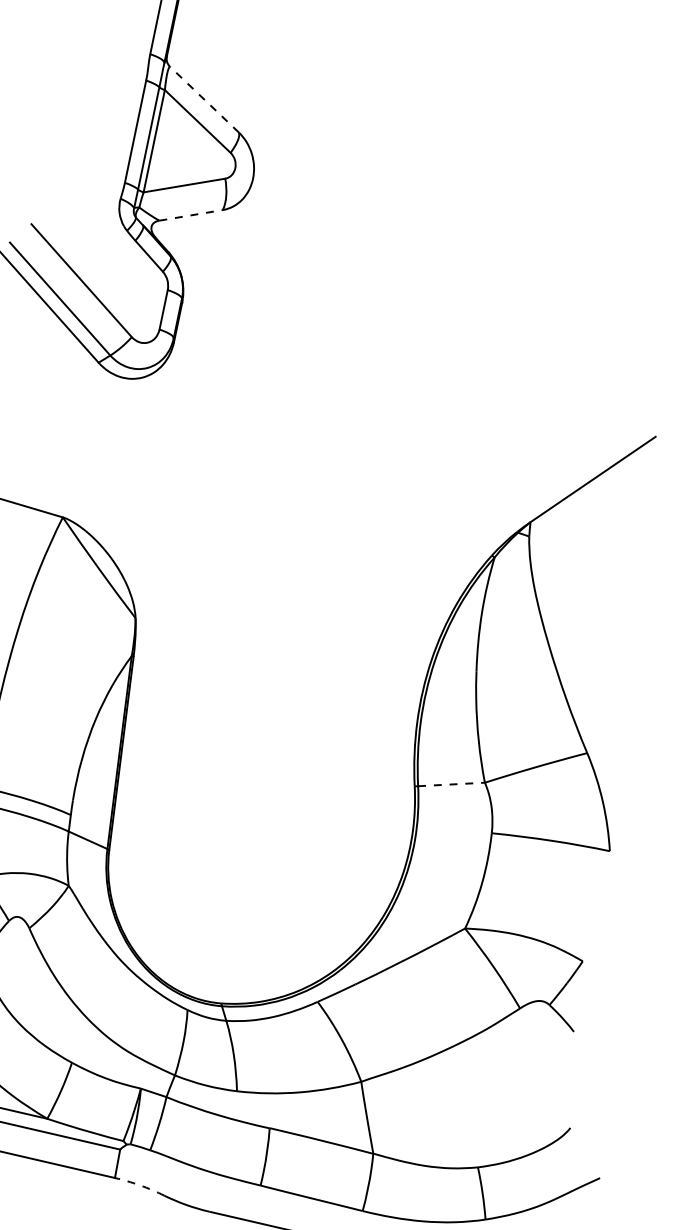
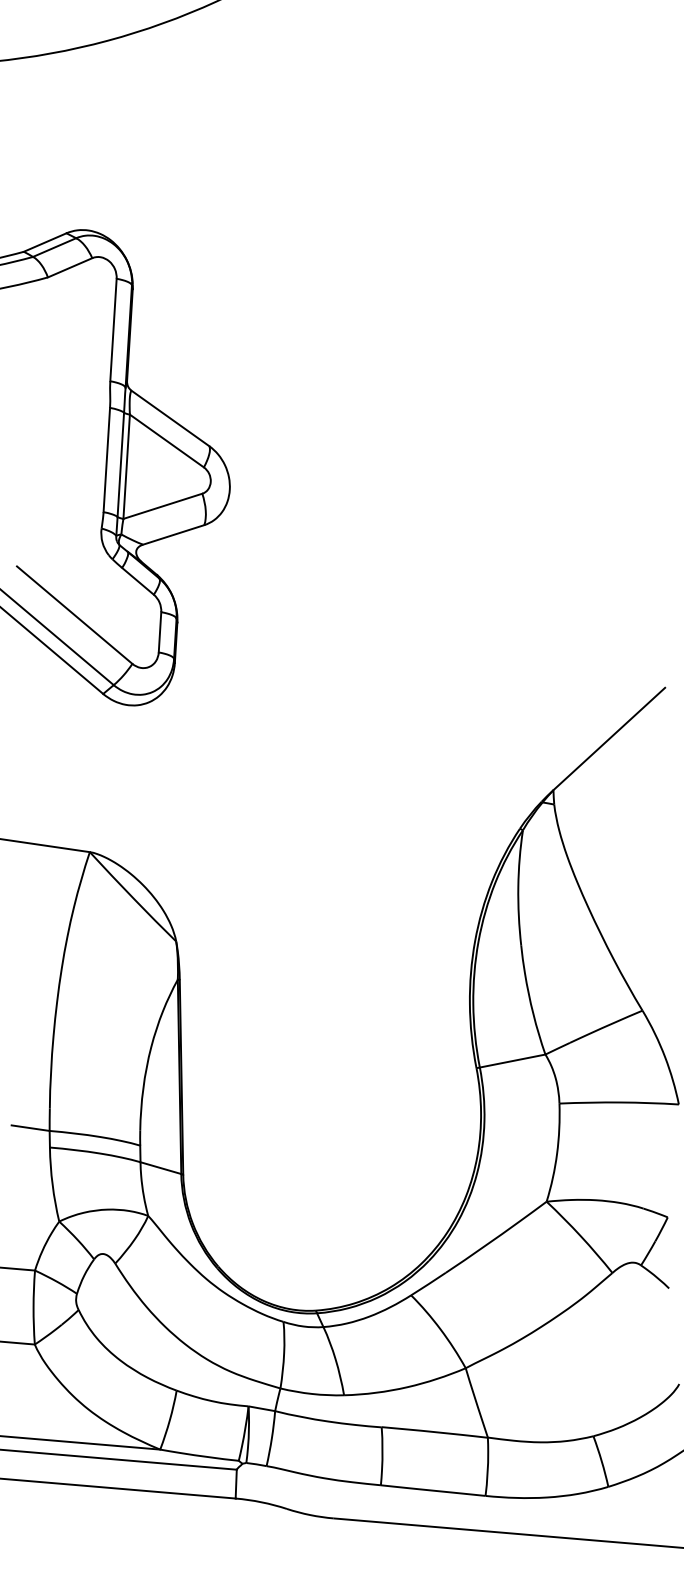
line: (204, 99) -> (170, 418), dashed -> solid
line: (191, 215) -> (174, 534), dashed -> solid
line: (452, 784) -> (513, 1060), dashed -> solid
arc: (139, 1185) -> (261, 1502), dashed -> solid

